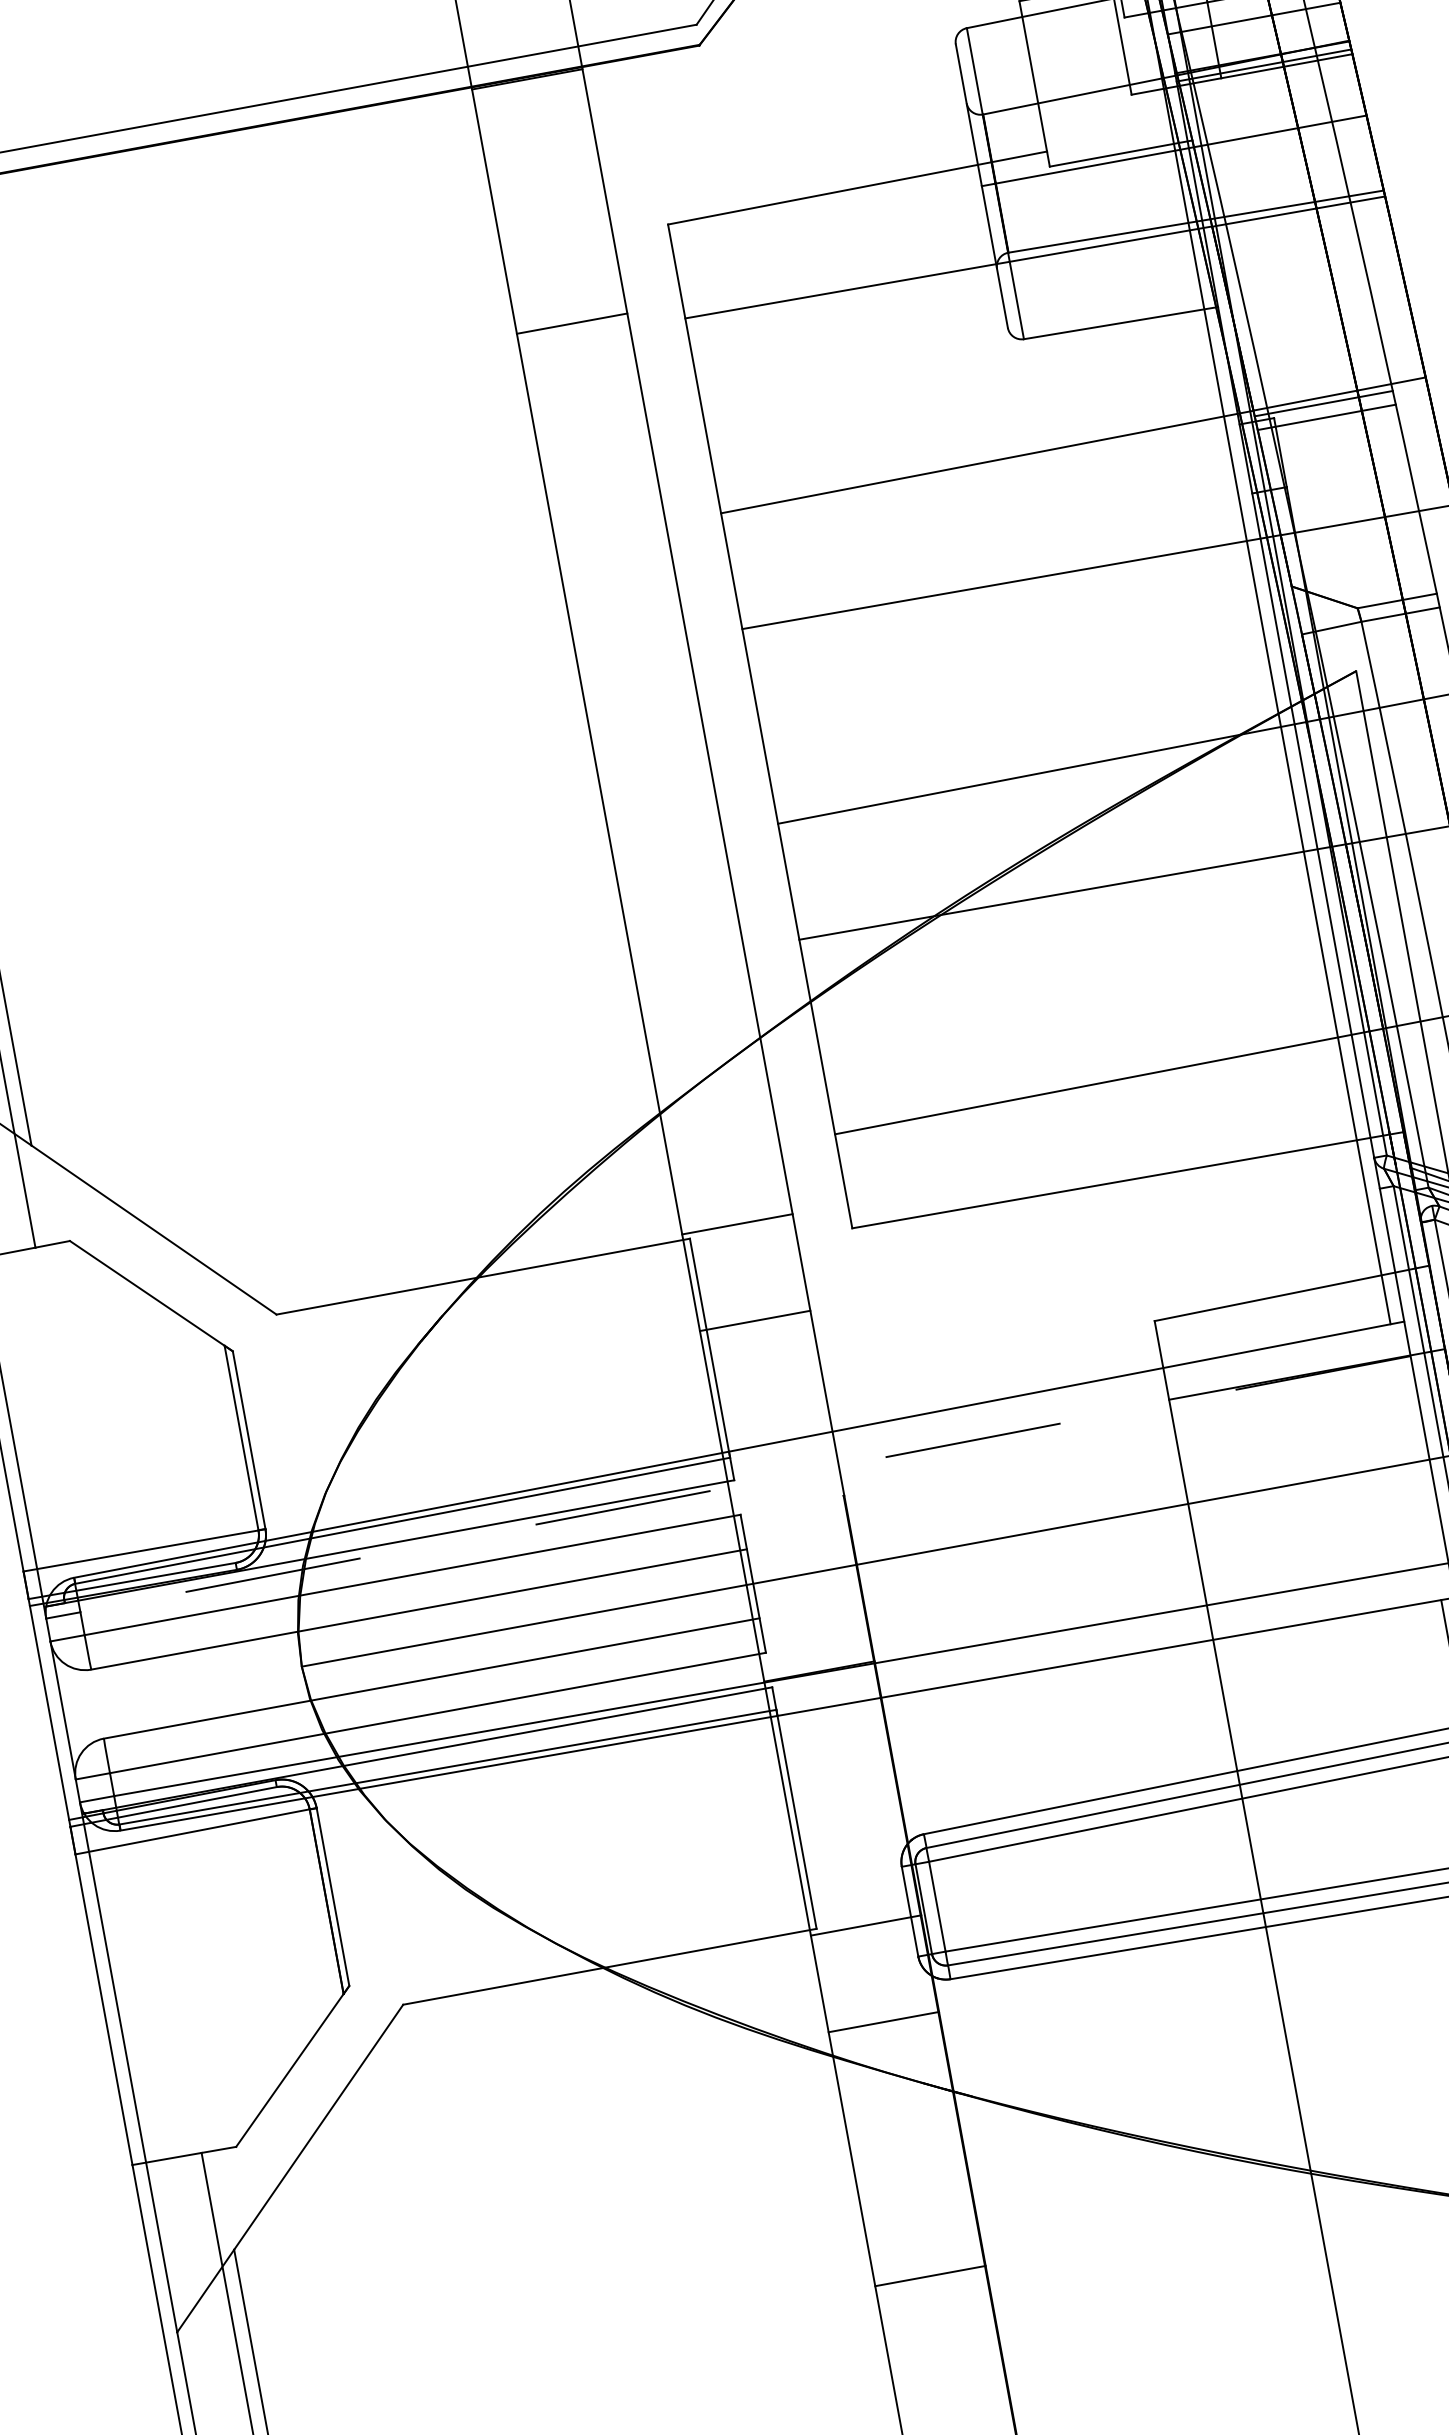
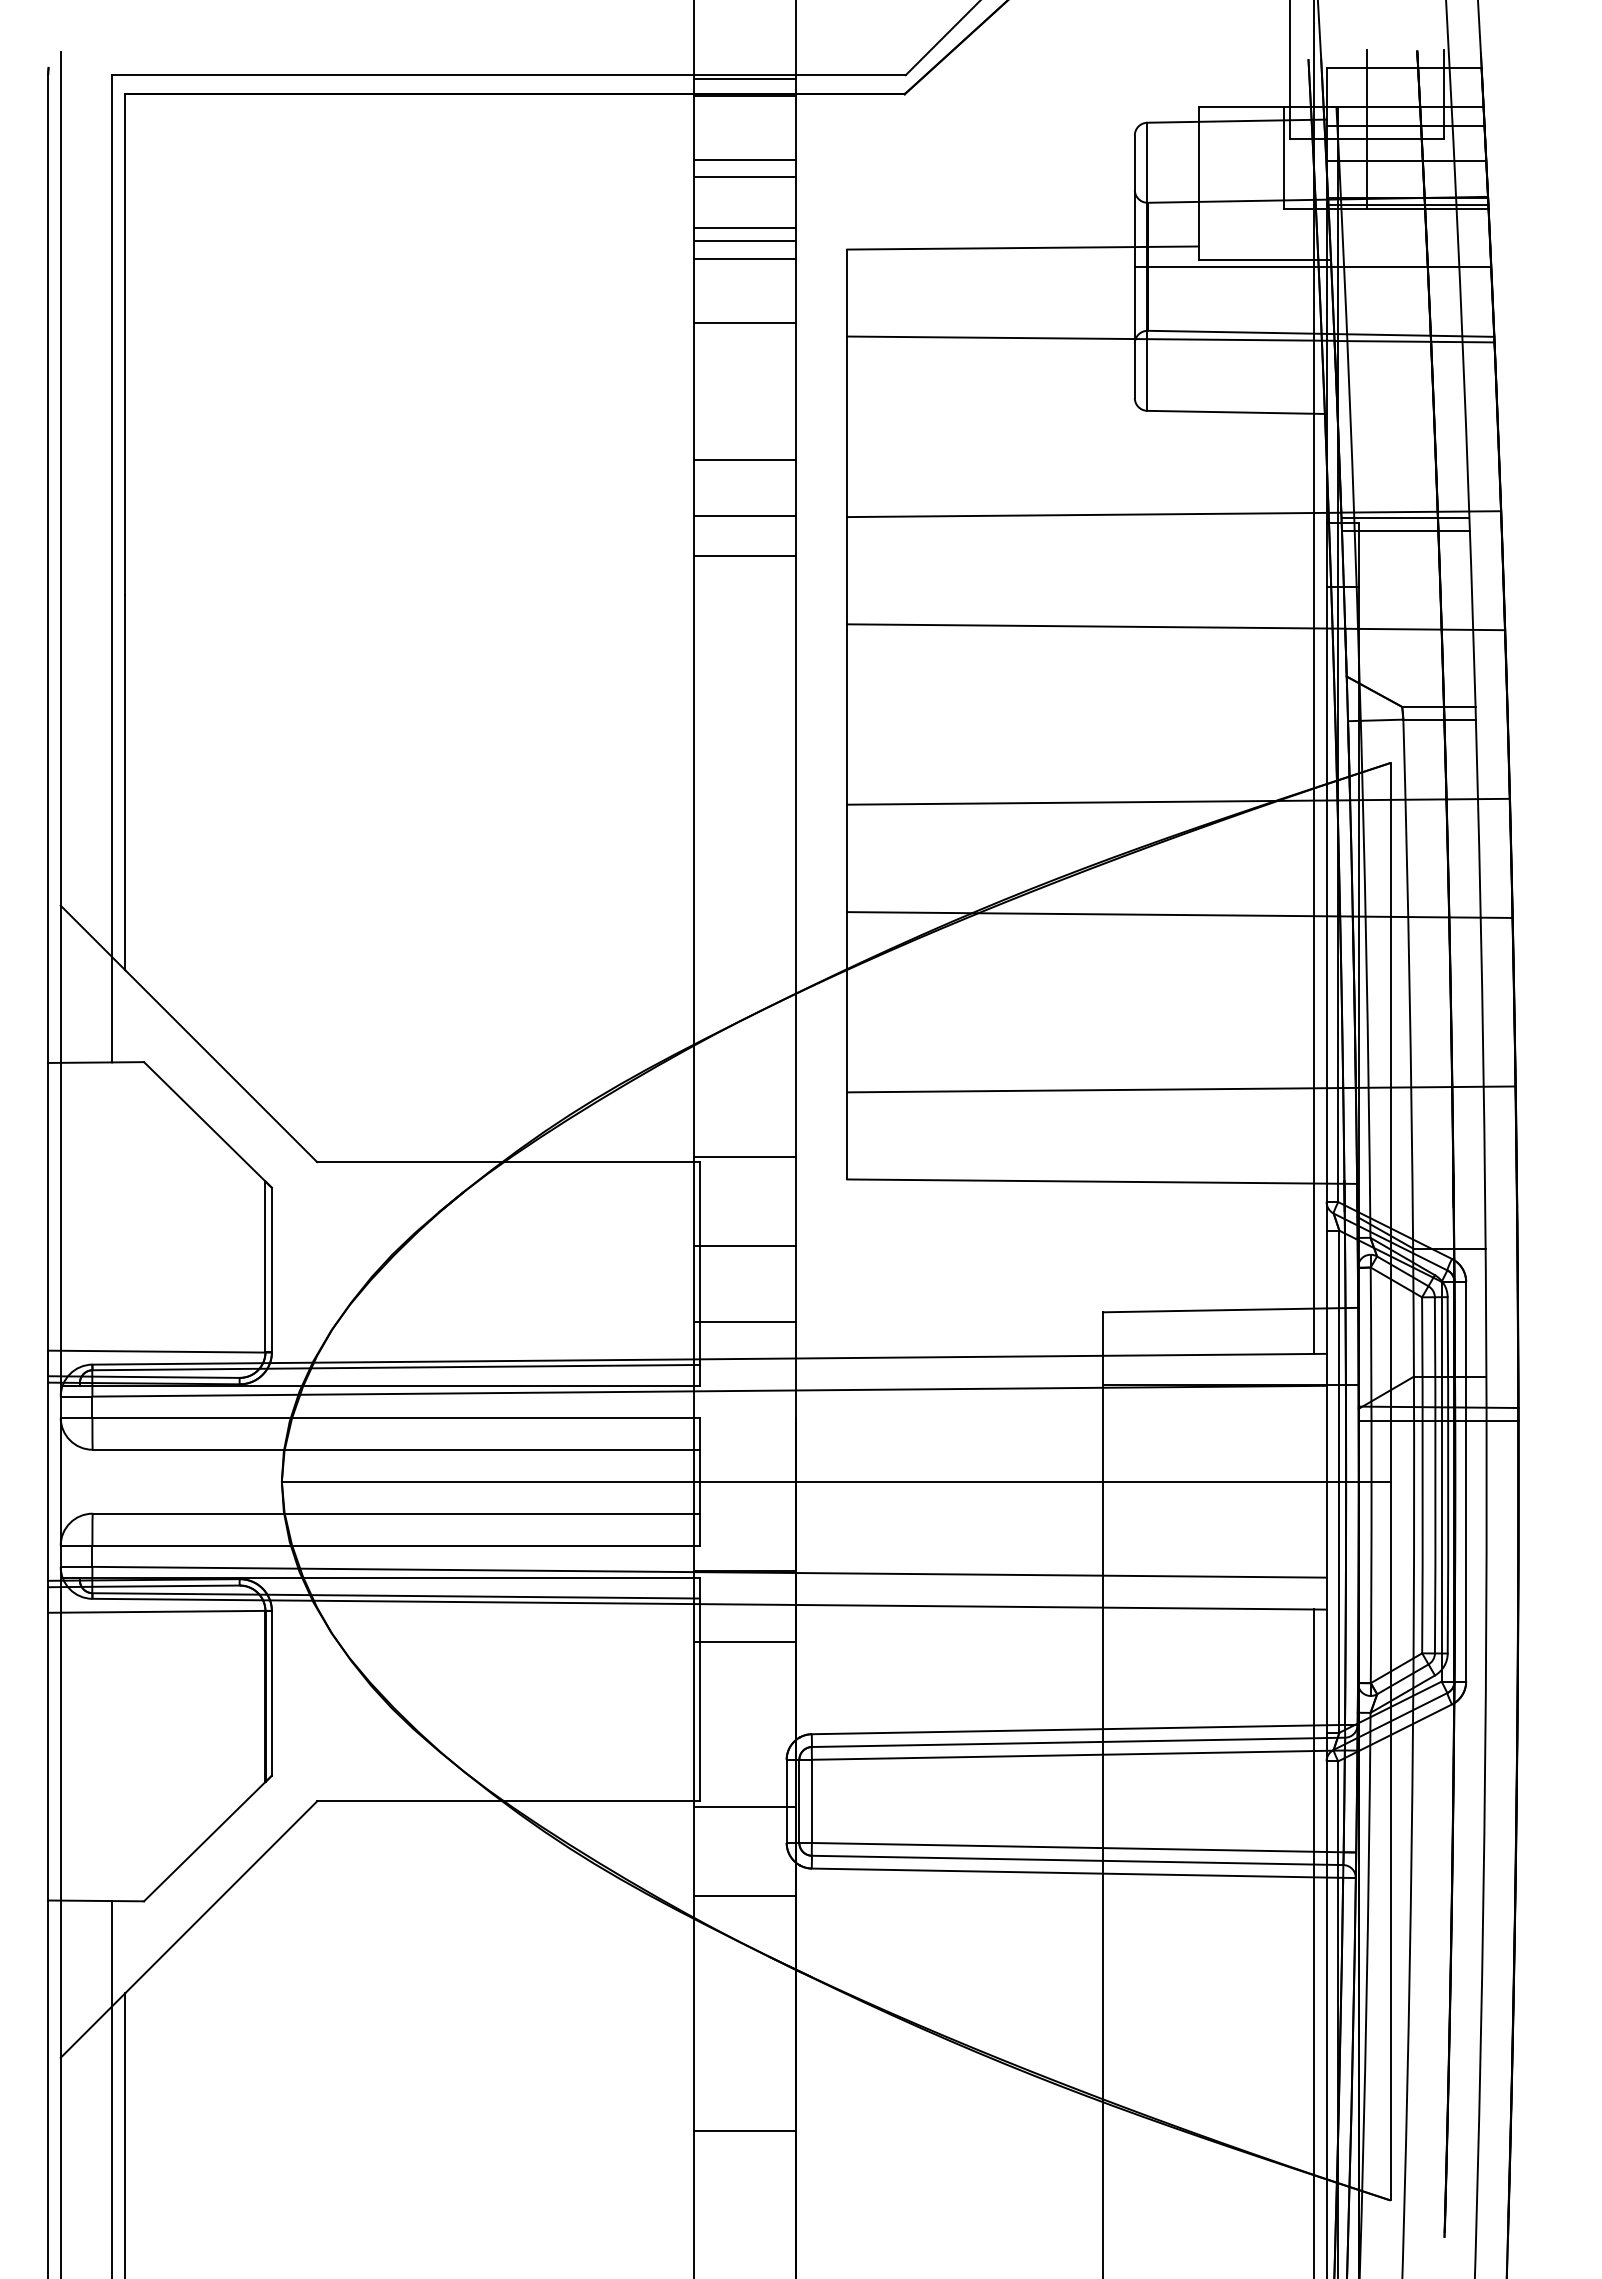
line: (523, 61) -> (744, 79), added
line: (539, 148) -> (744, 160), added
line: (542, 167) -> (744, 177), added
line: (552, 222) -> (744, 228), added
line: (555, 236) -> (744, 241), added
line: (558, 254) -> (744, 258), added
line: (598, 472) -> (744, 460), added
line: (609, 531) -> (744, 515), added
line: (617, 575) -> (744, 555), added
line: (769, 1402) -> (744, 1321), added
line: (745, 1484) -> (709, 1391), dashed -> solid
line: (832, 1747) -> (744, 1641), added

